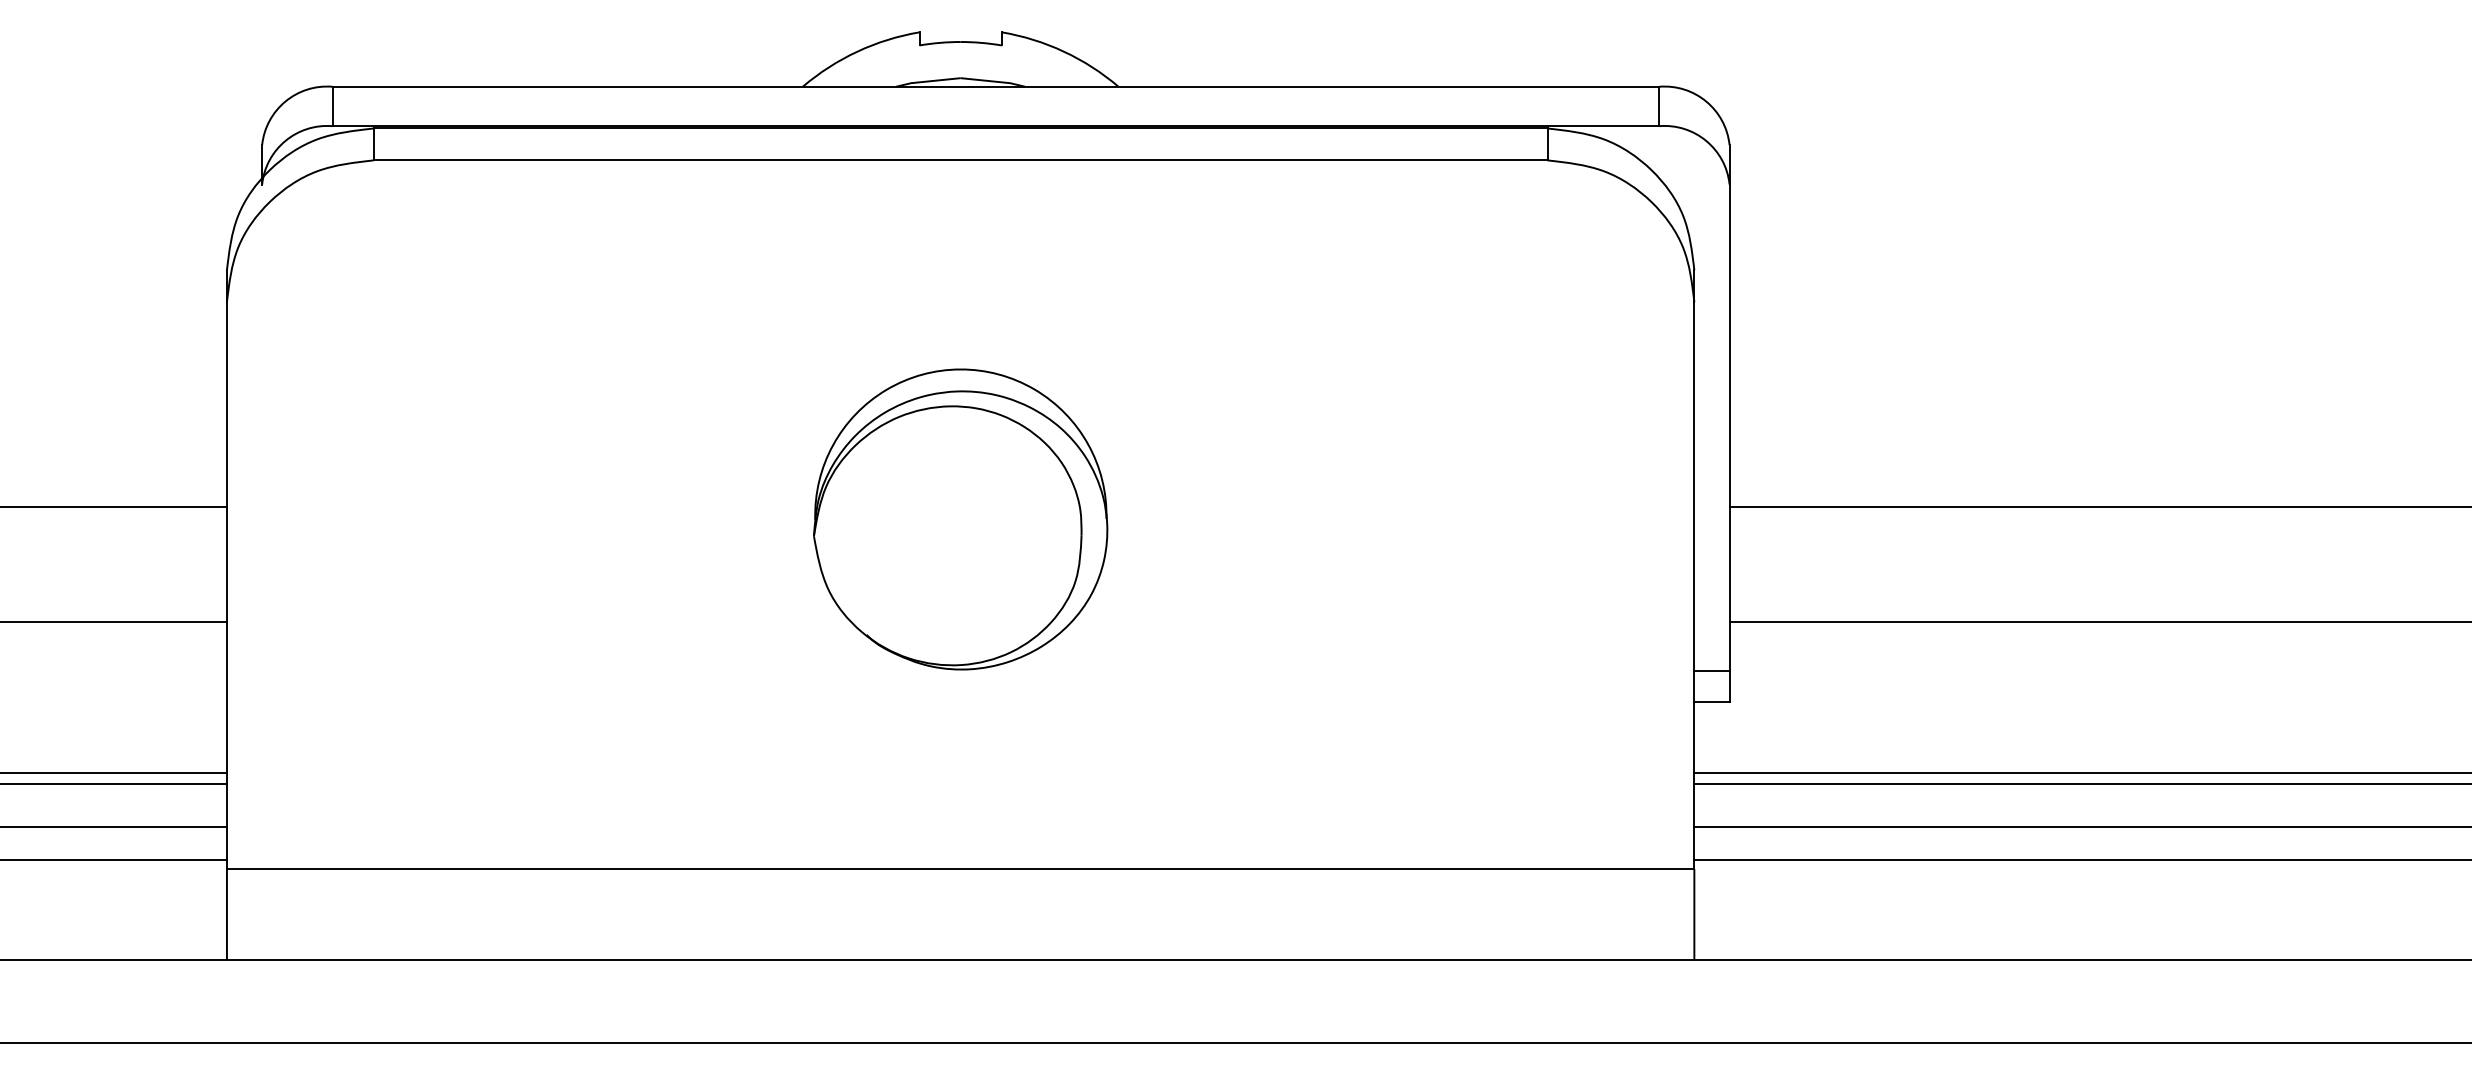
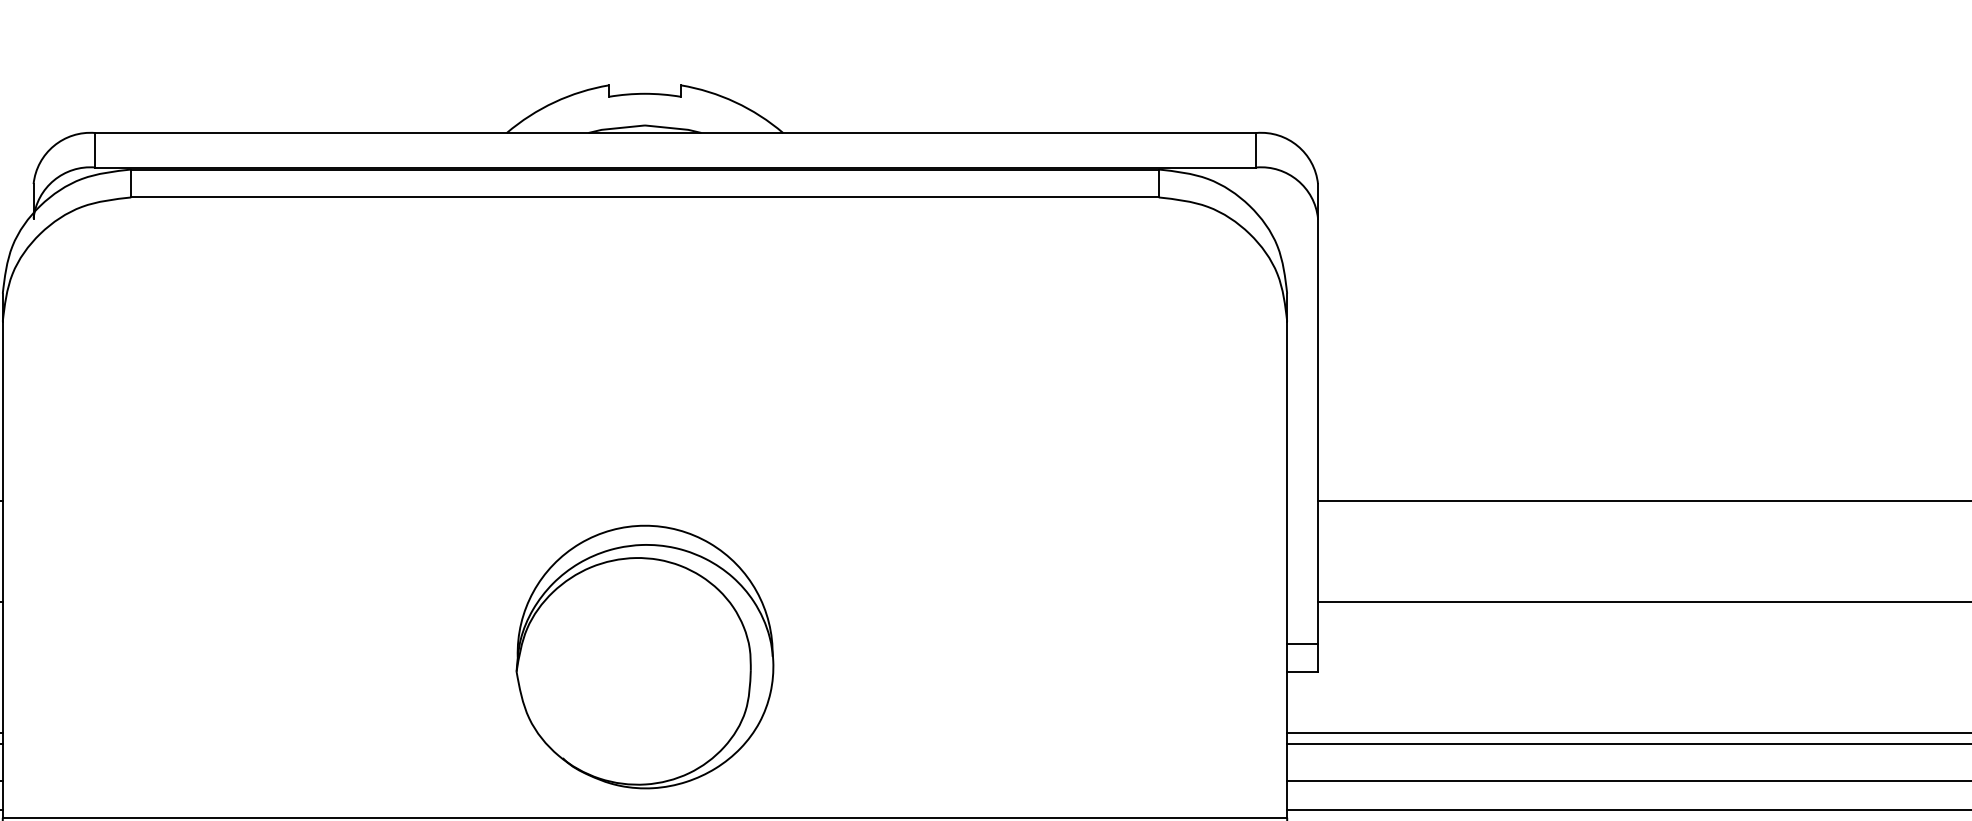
part: (960, 519) -> (644, 657), moved

